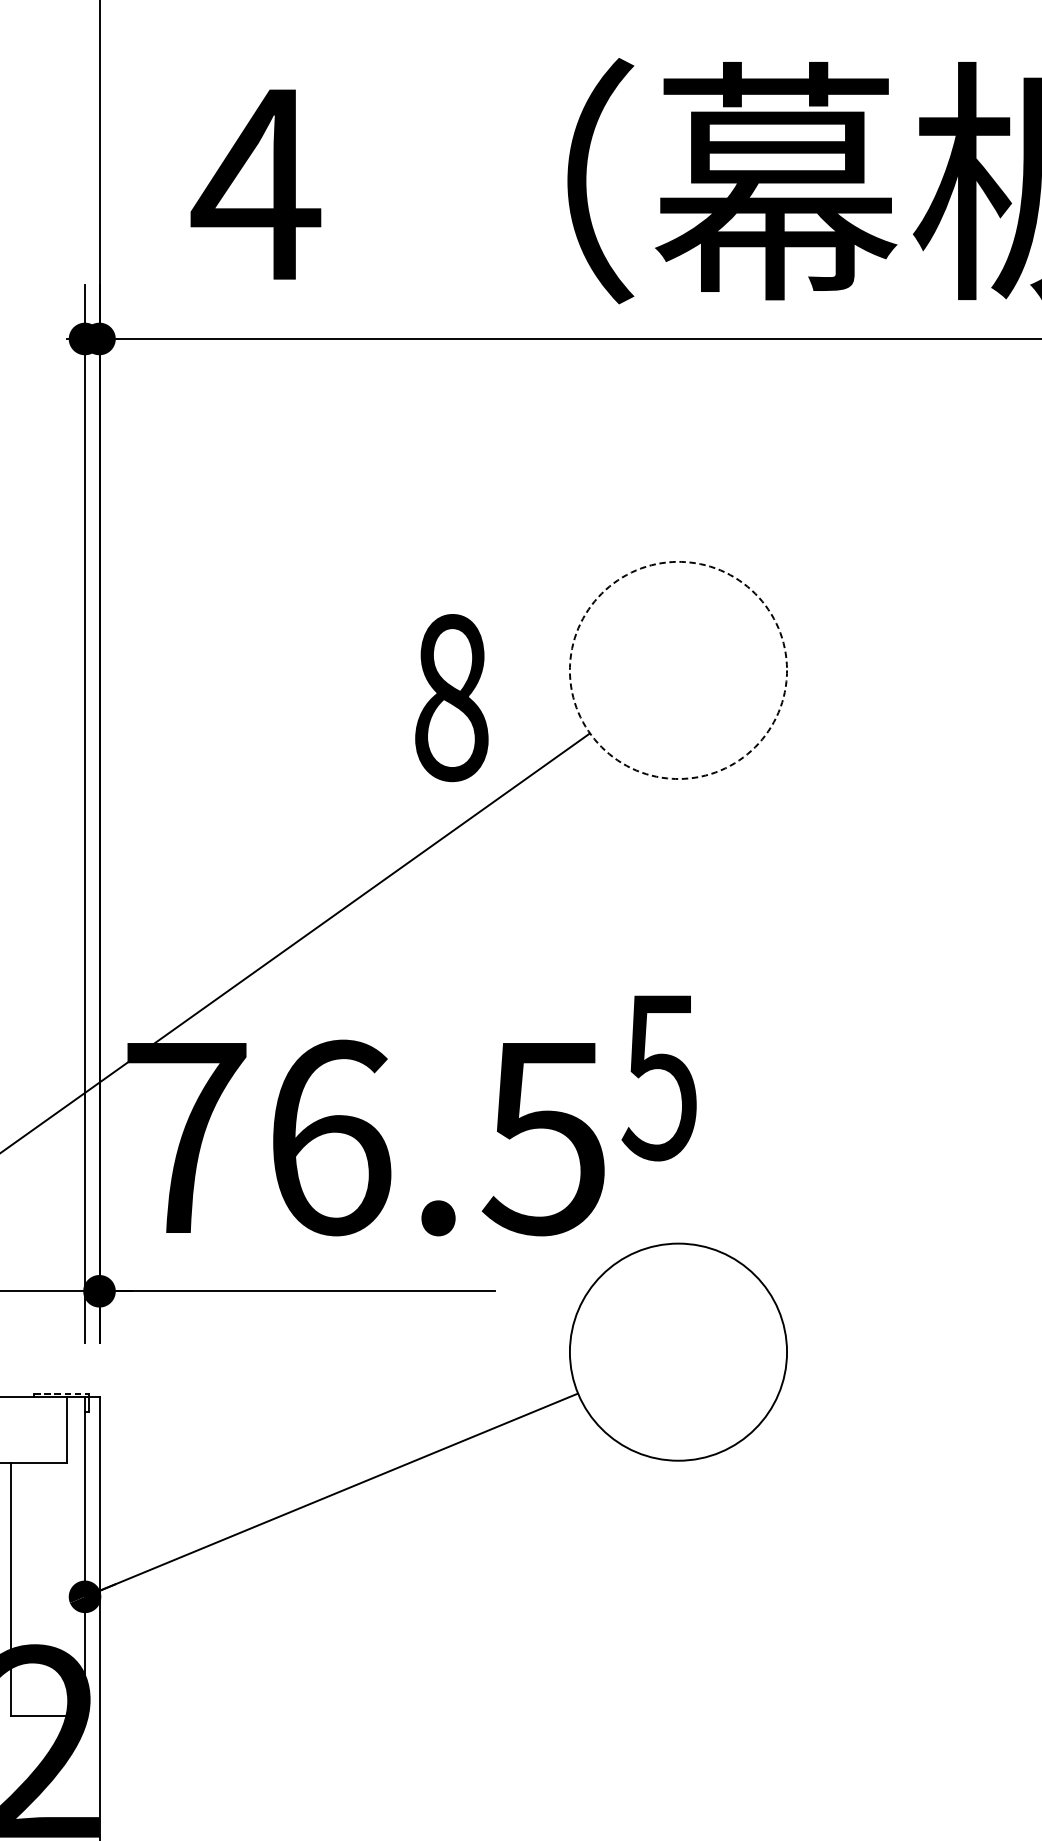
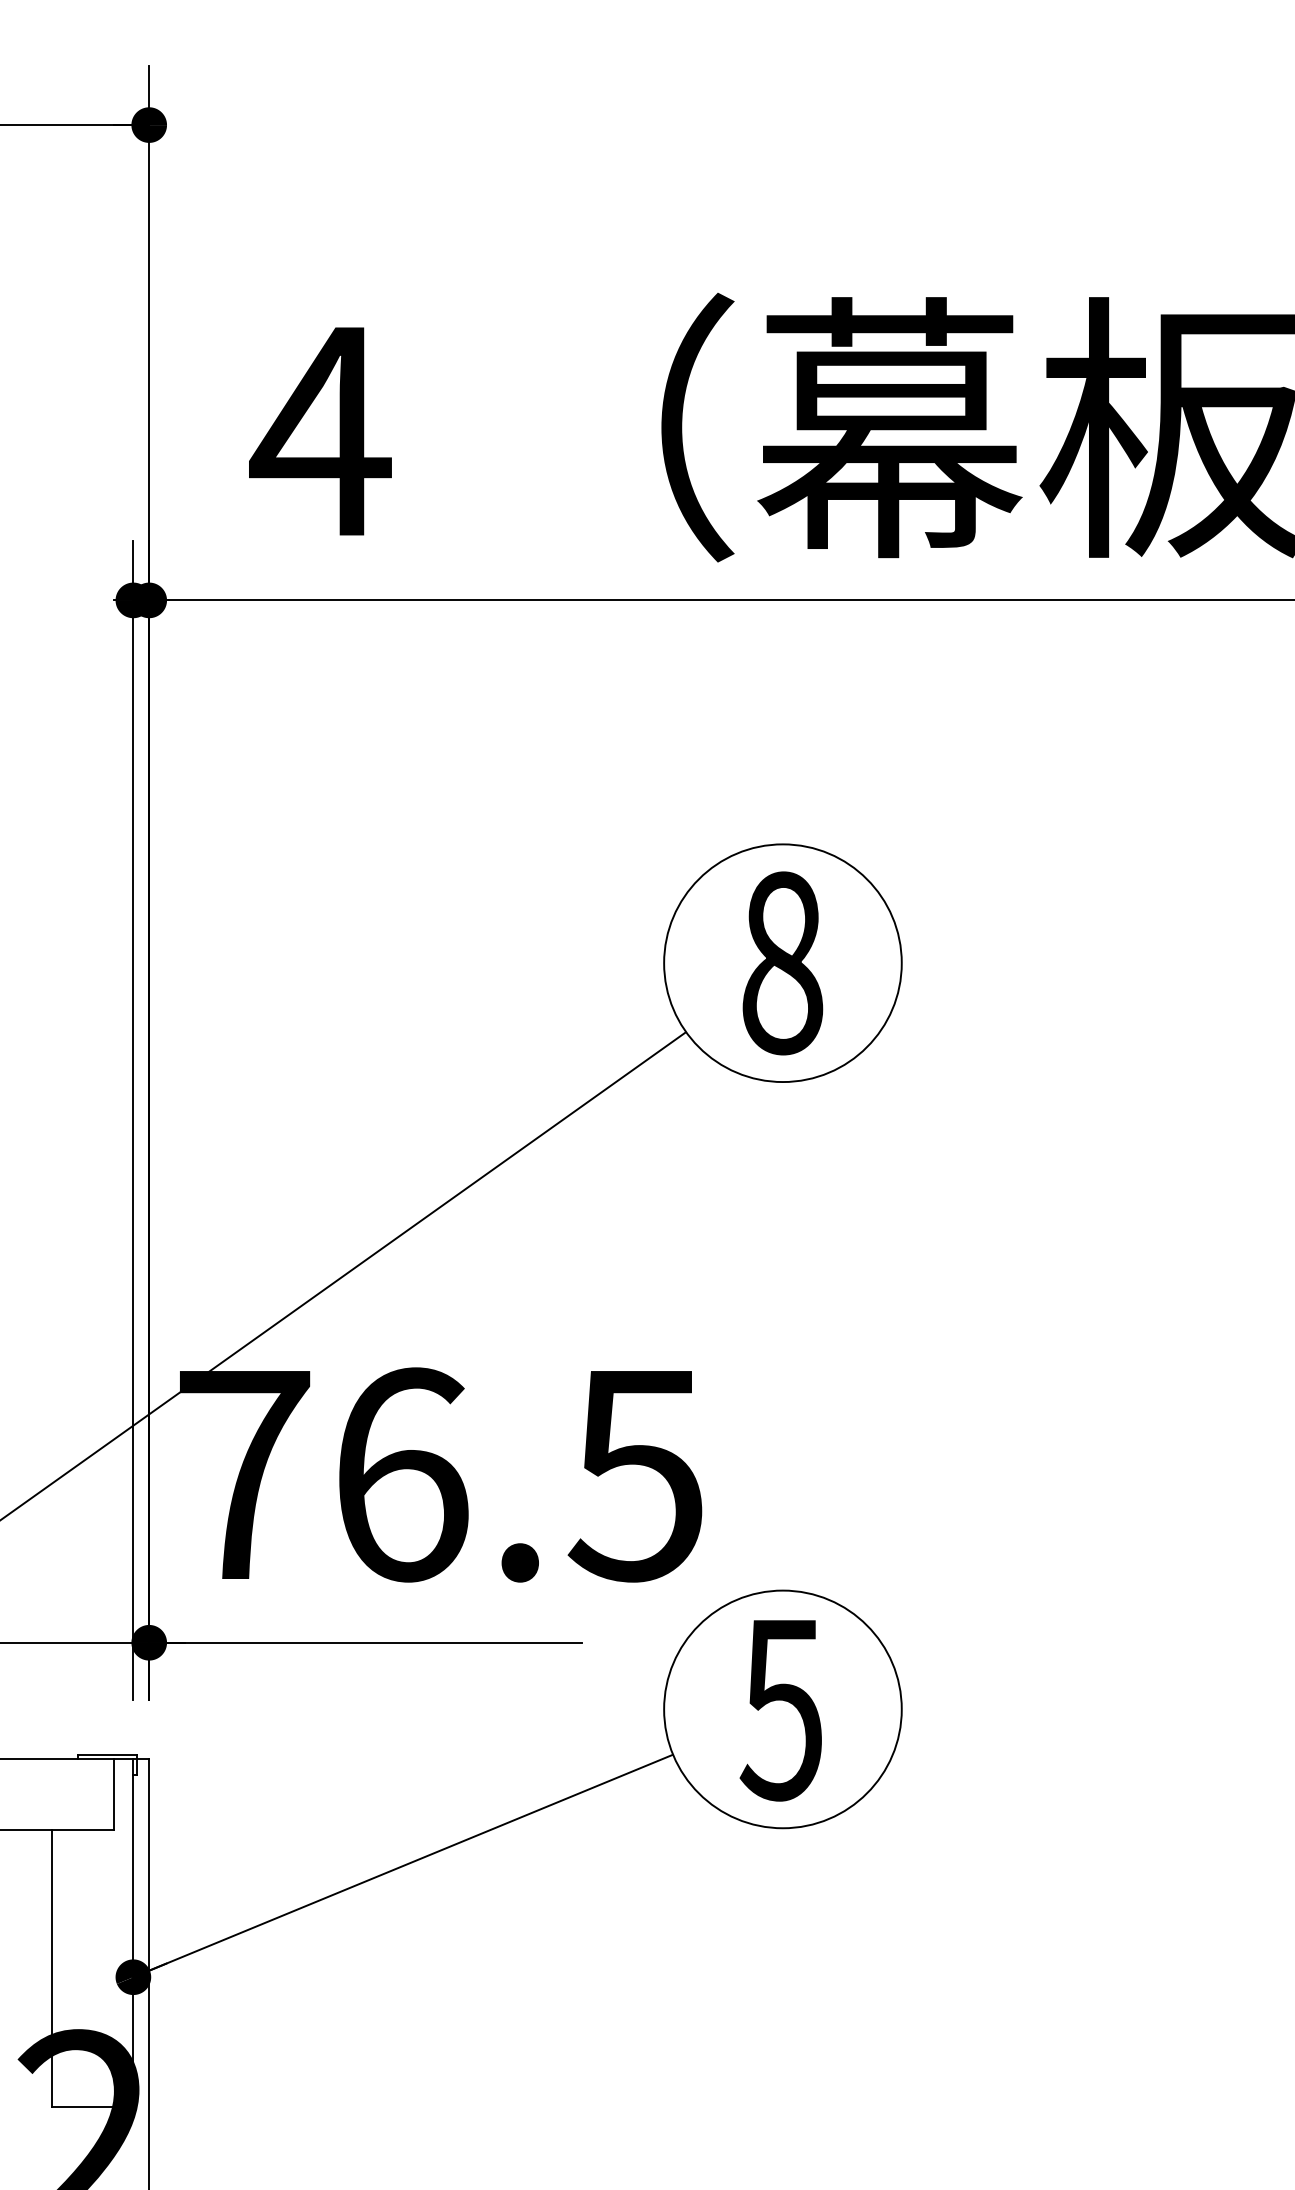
circle: (678, 670) -> (782, 963), dashed -> solid
text: (451, 698) -> (782, 963), moved
text: (658, 1078) -> (780, 1710), moved
line: (61, 1393) -> (107, 1754), dashed -> solid

